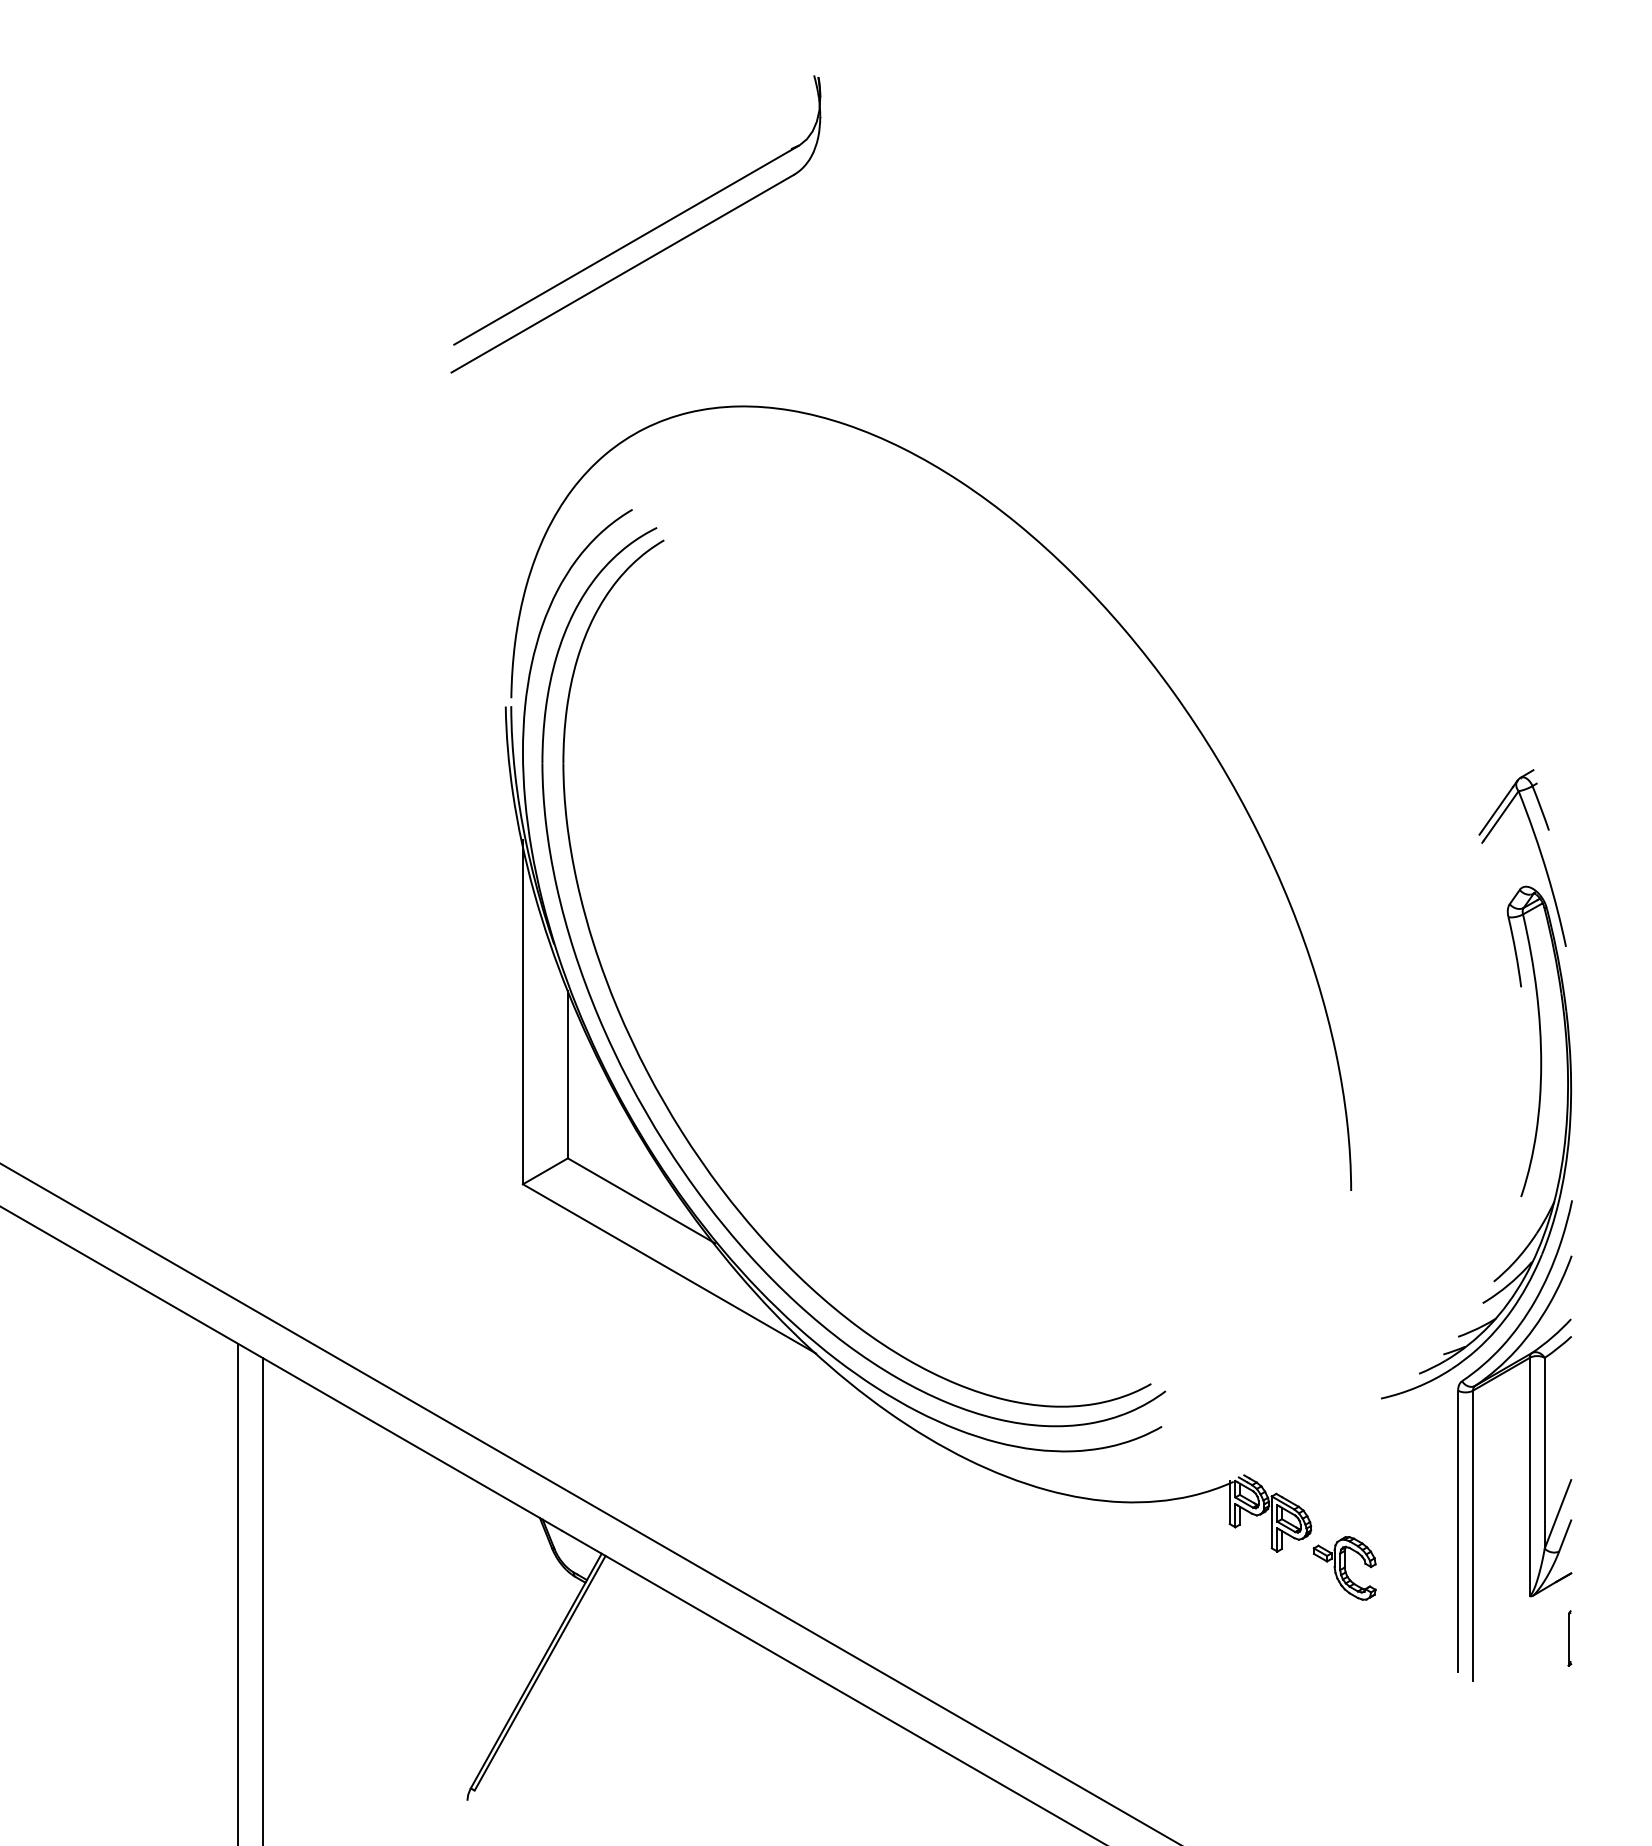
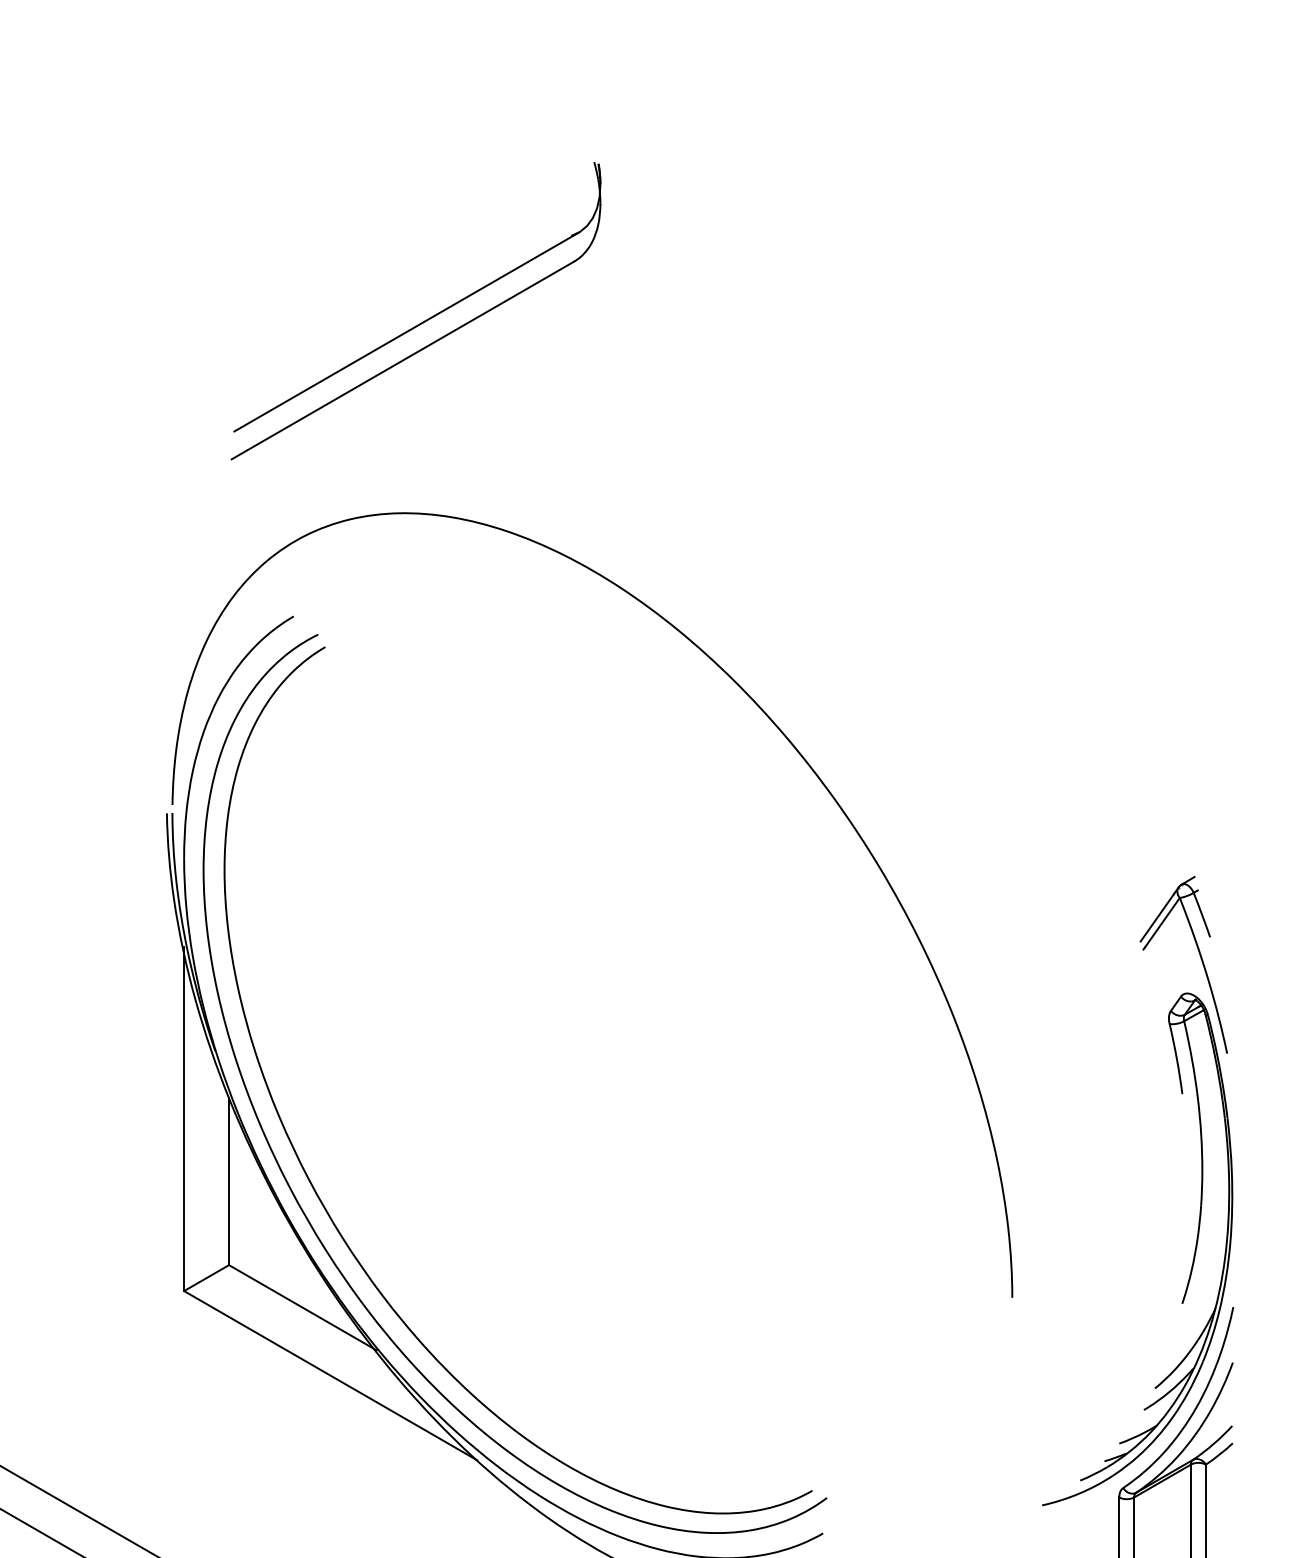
part: (642, 234) -> (422, 321), moved

